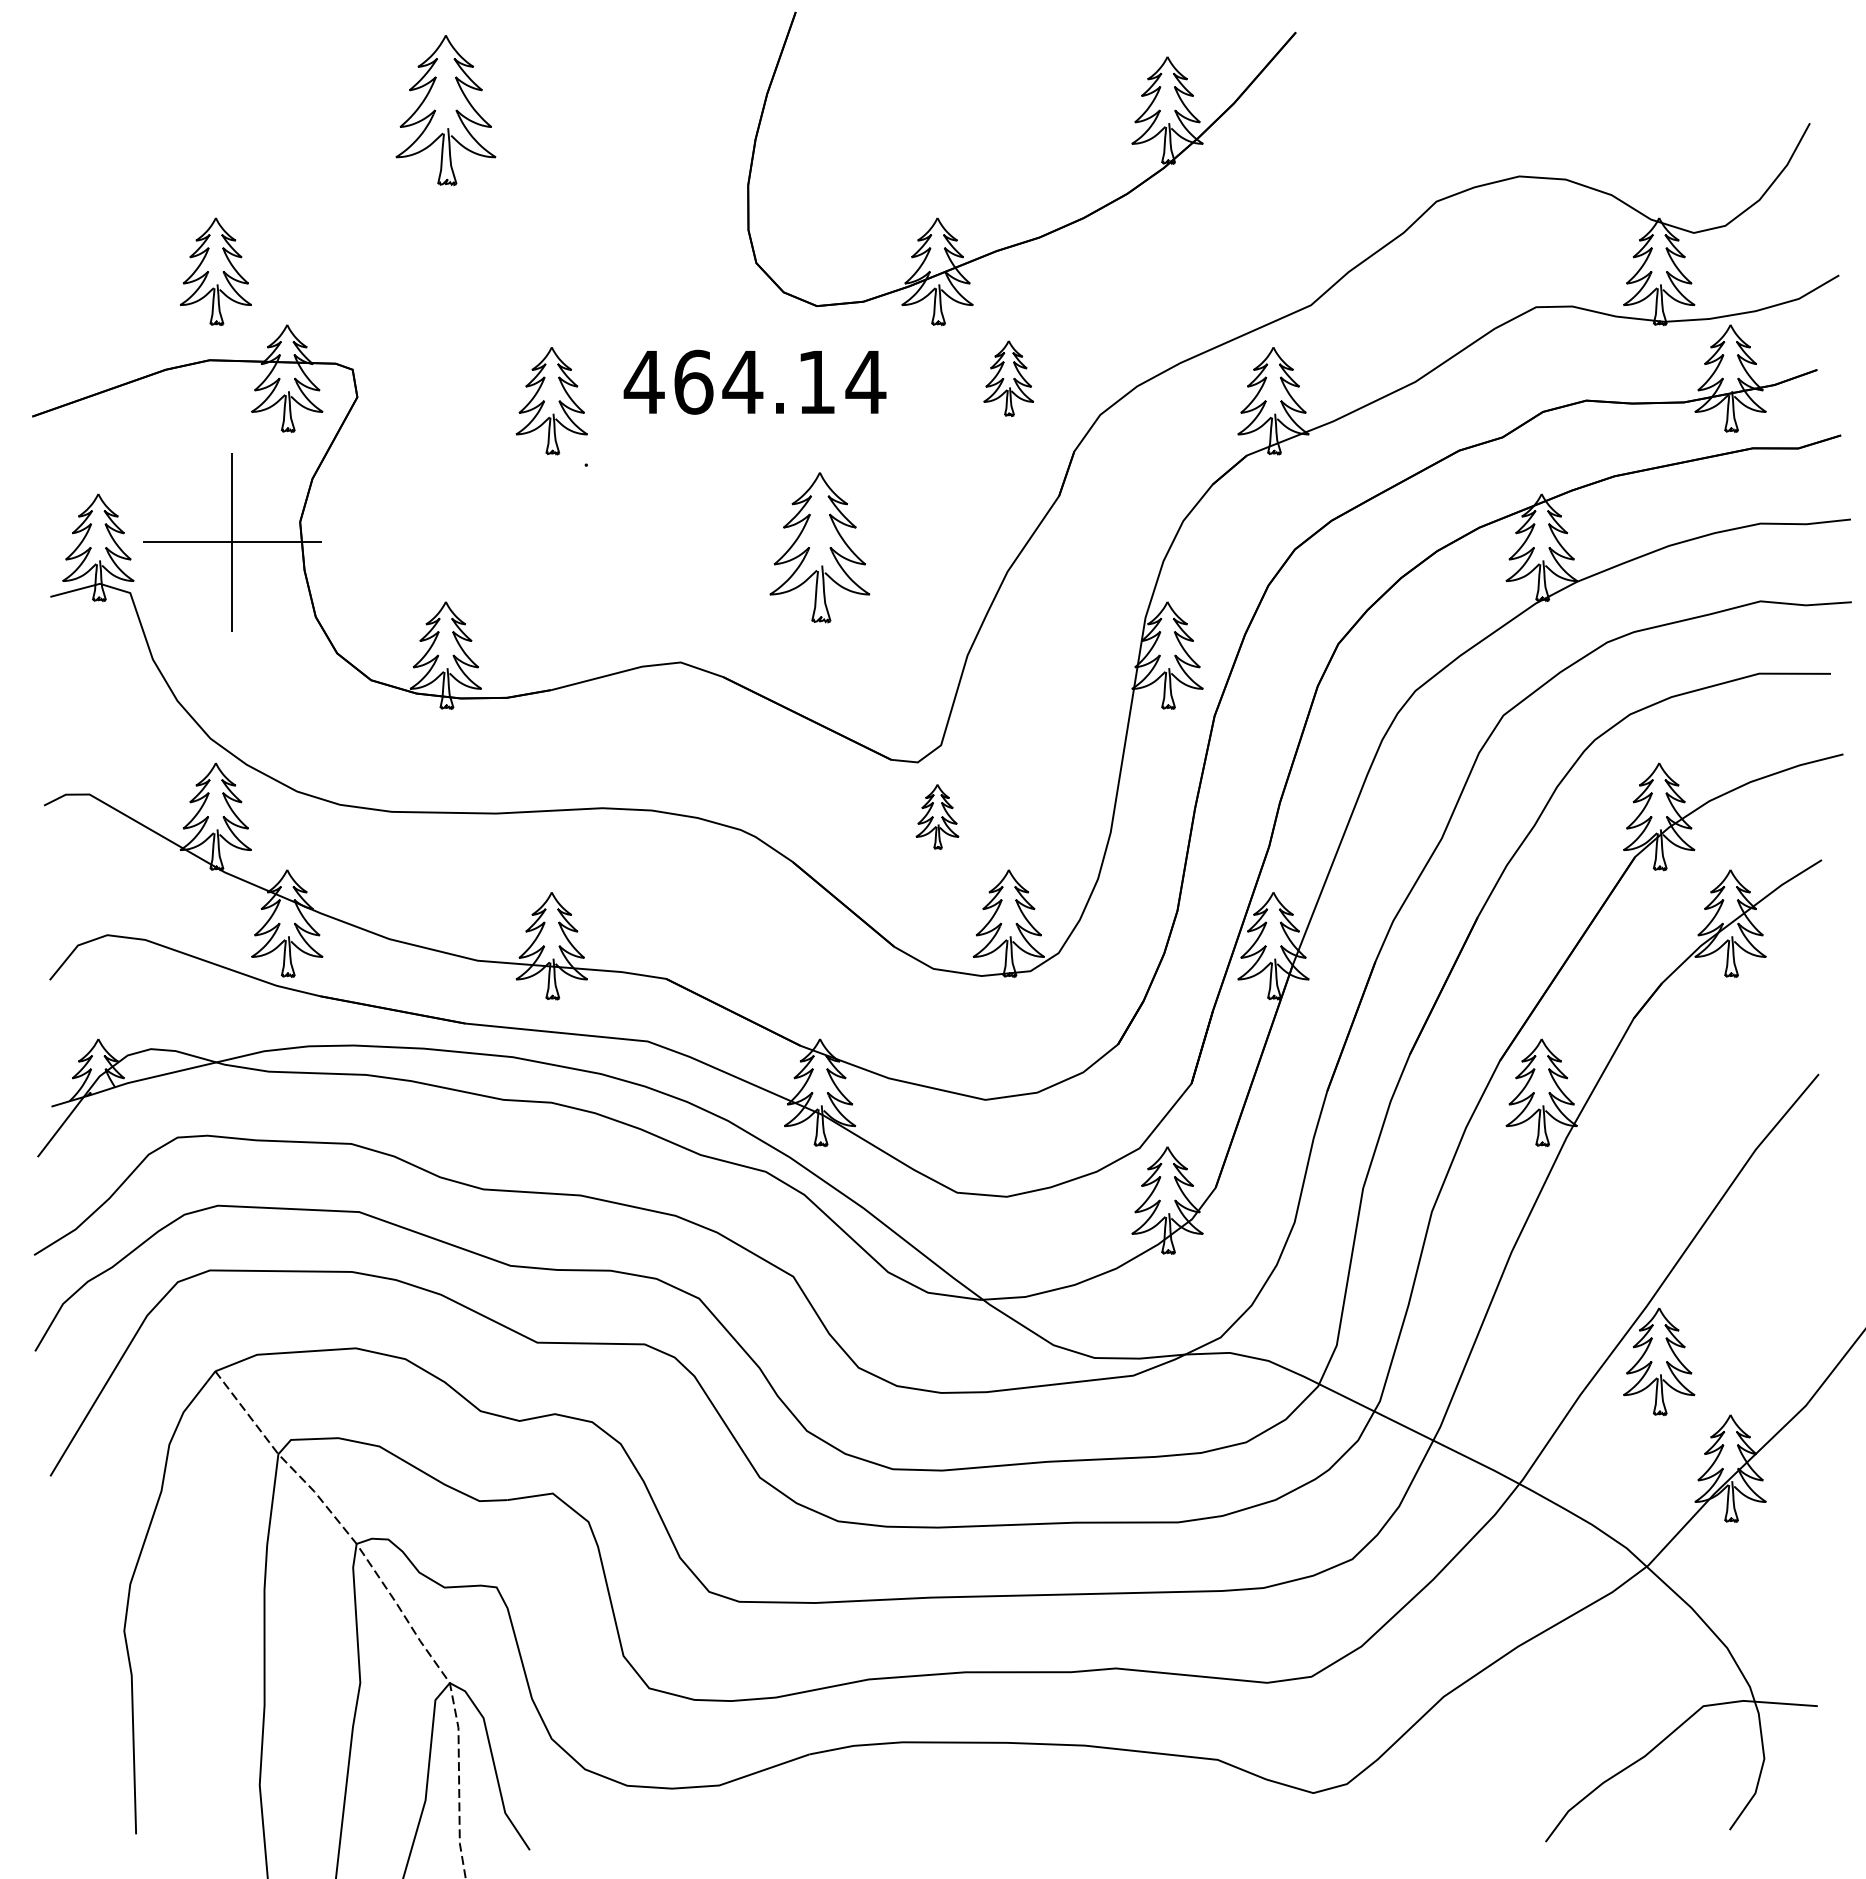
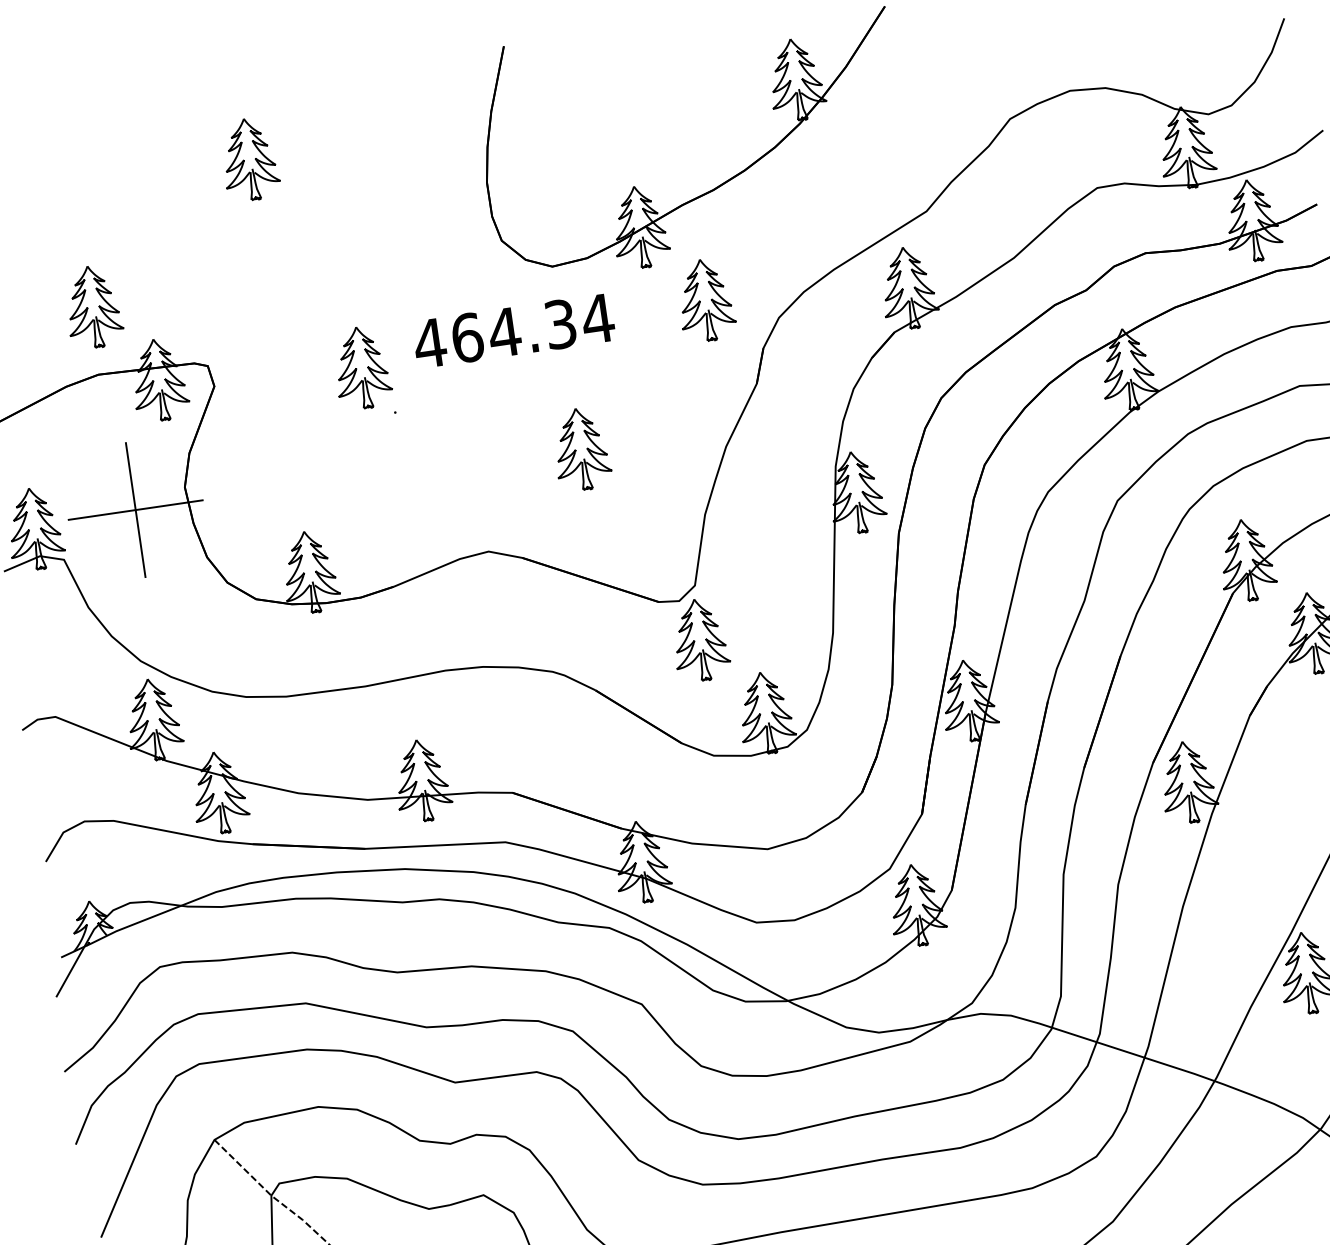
part: (445, 110) -> (249, 159), size x0.71
part: (1008, 378) -> (705, 300), size x1.43
text: (816, 381) -> (560, 323), 464.14 -> 464.34
part: (820, 547) -> (581, 449), size x0.71
part: (937, 816) -> (700, 639), size x1.67

